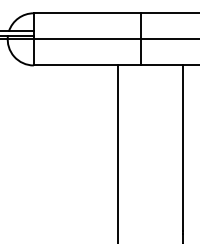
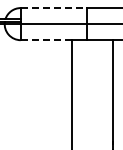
line: (88, 13) -> (54, 8), solid -> dashed
line: (75, 65) -> (46, 40), solid -> dashed

